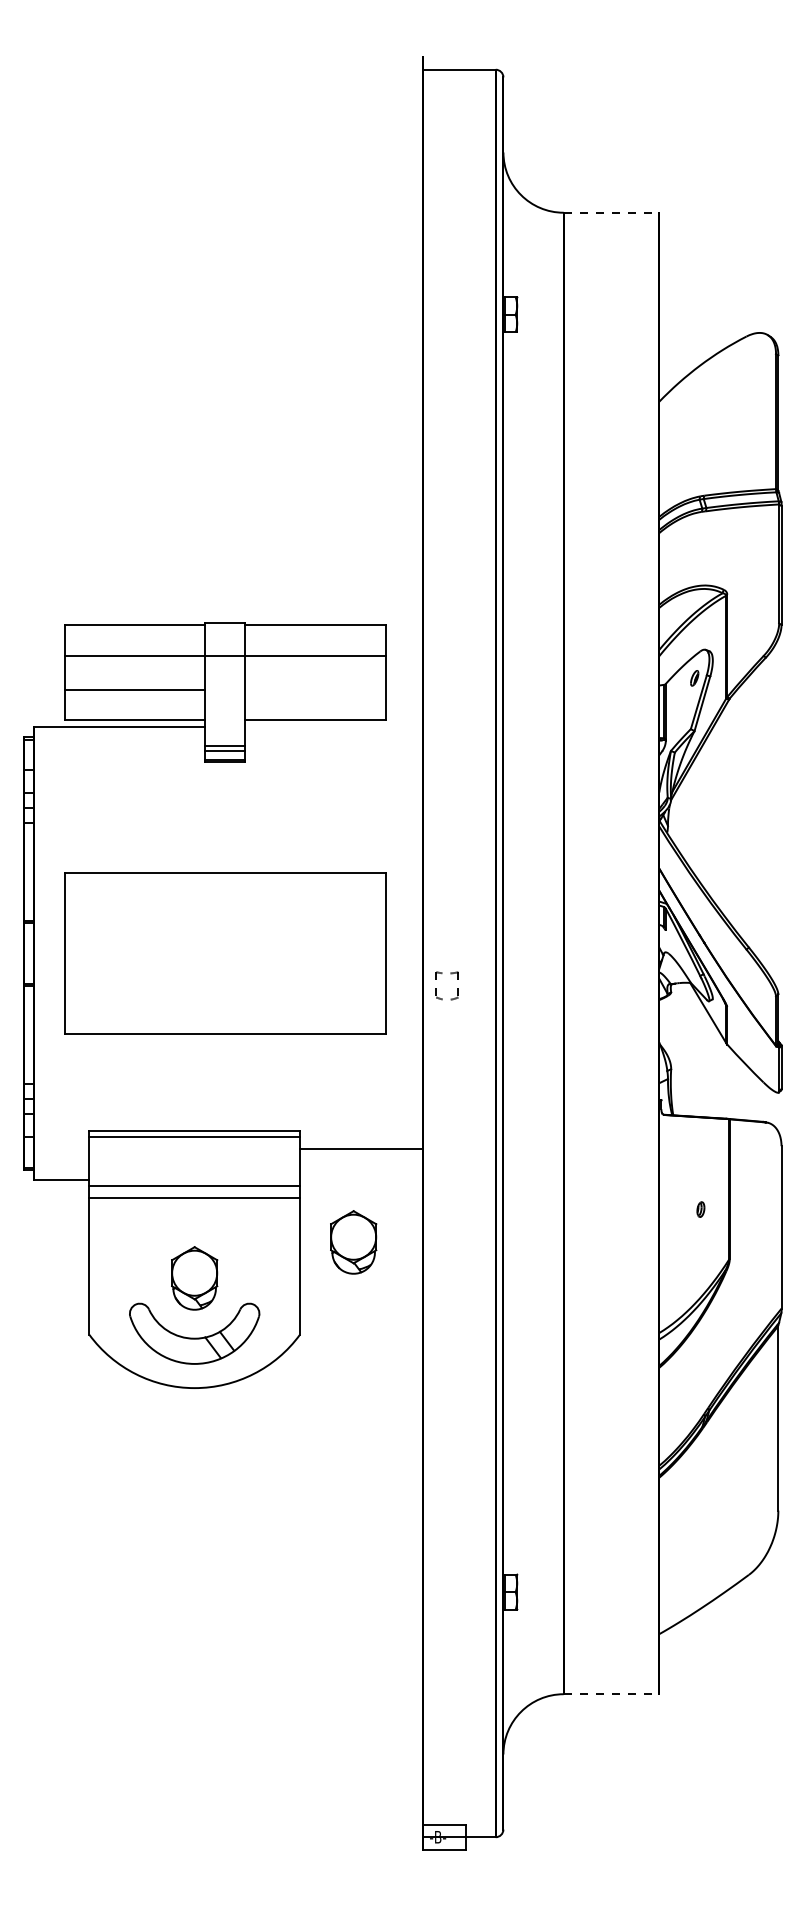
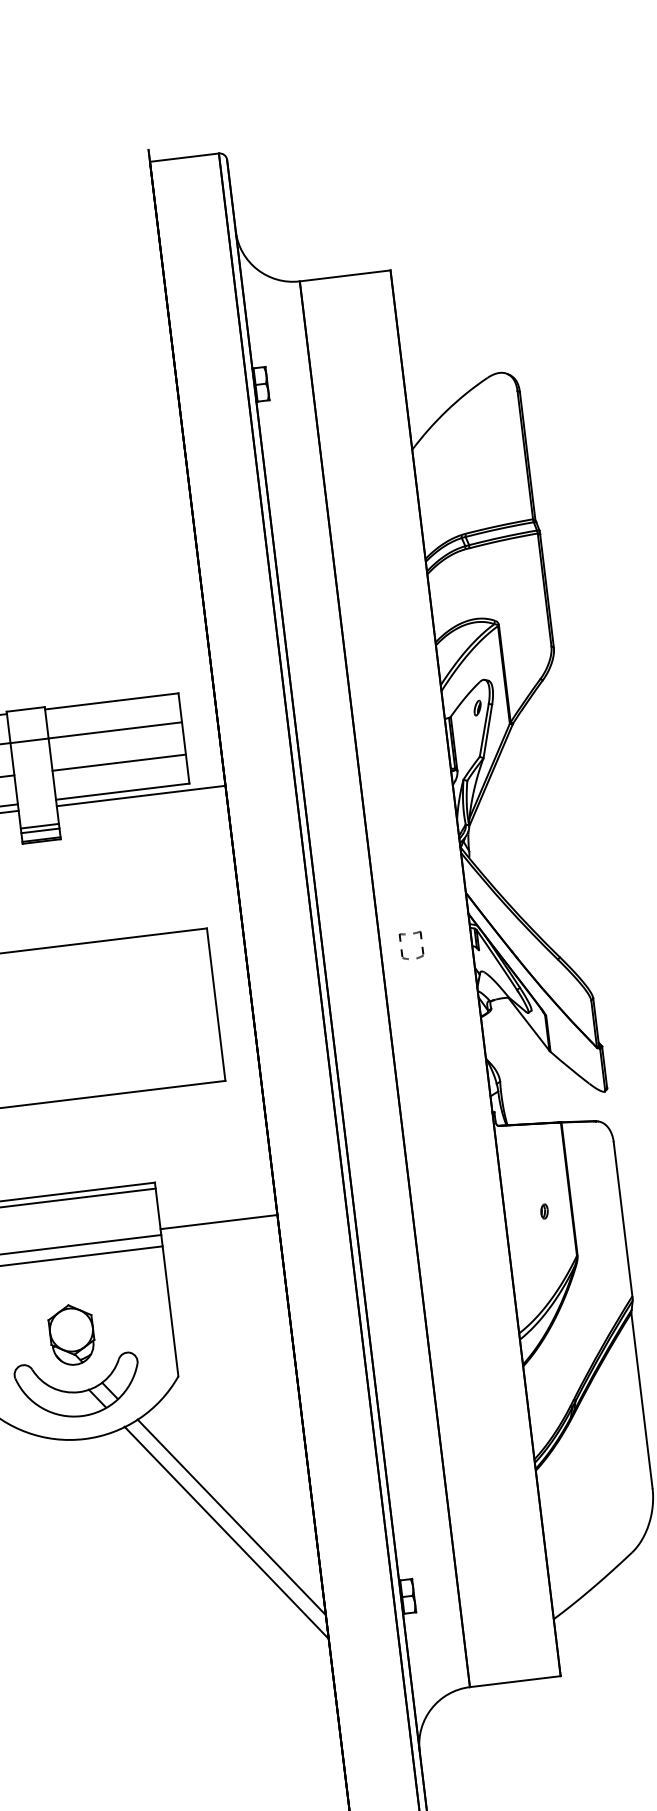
line: (611, 212) -> (345, 275), dashed -> solid
line: (315, 689) -> (119, 762), added
line: (334, 727) -> (141, 796), added
part: (436, 988) -> (401, 949), moved
line: (361, 1148) -> (218, 1221), moved
part: (353, 1242) -> (218, 1282), removed
line: (337, 1487) -> (231, 1516), added
line: (330, 1503) -> (226, 1532), added
line: (611, 1694) -> (515, 1681), dashed -> solid

